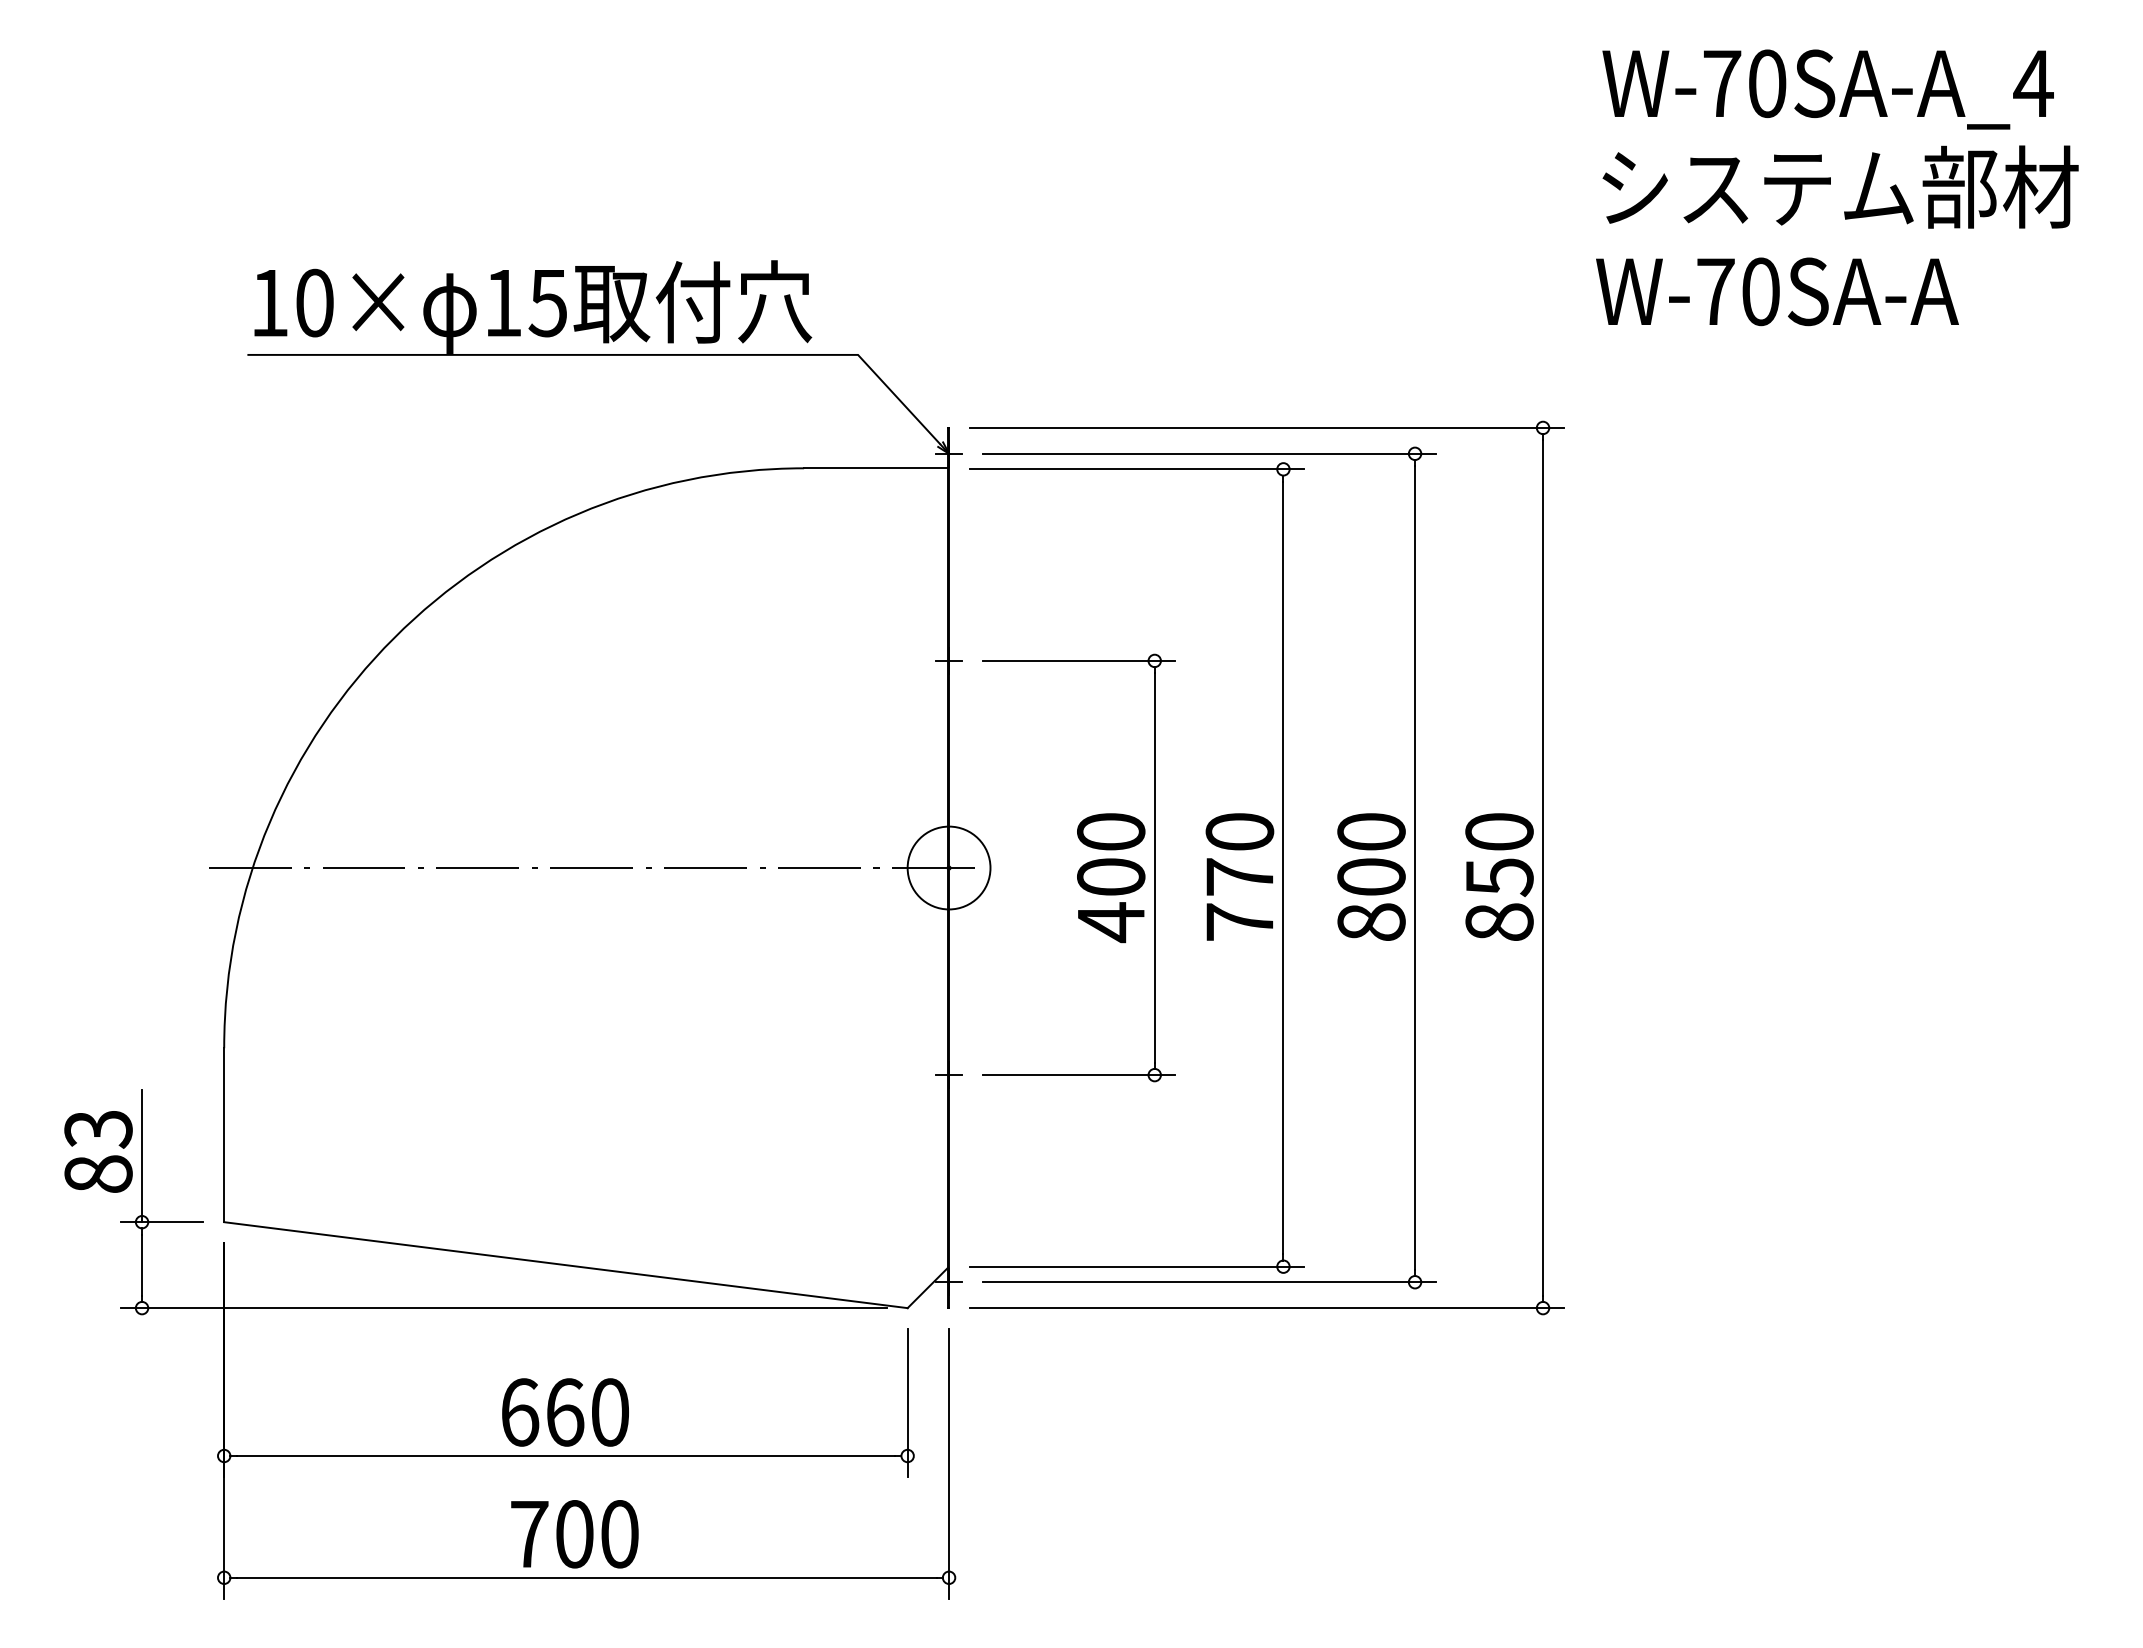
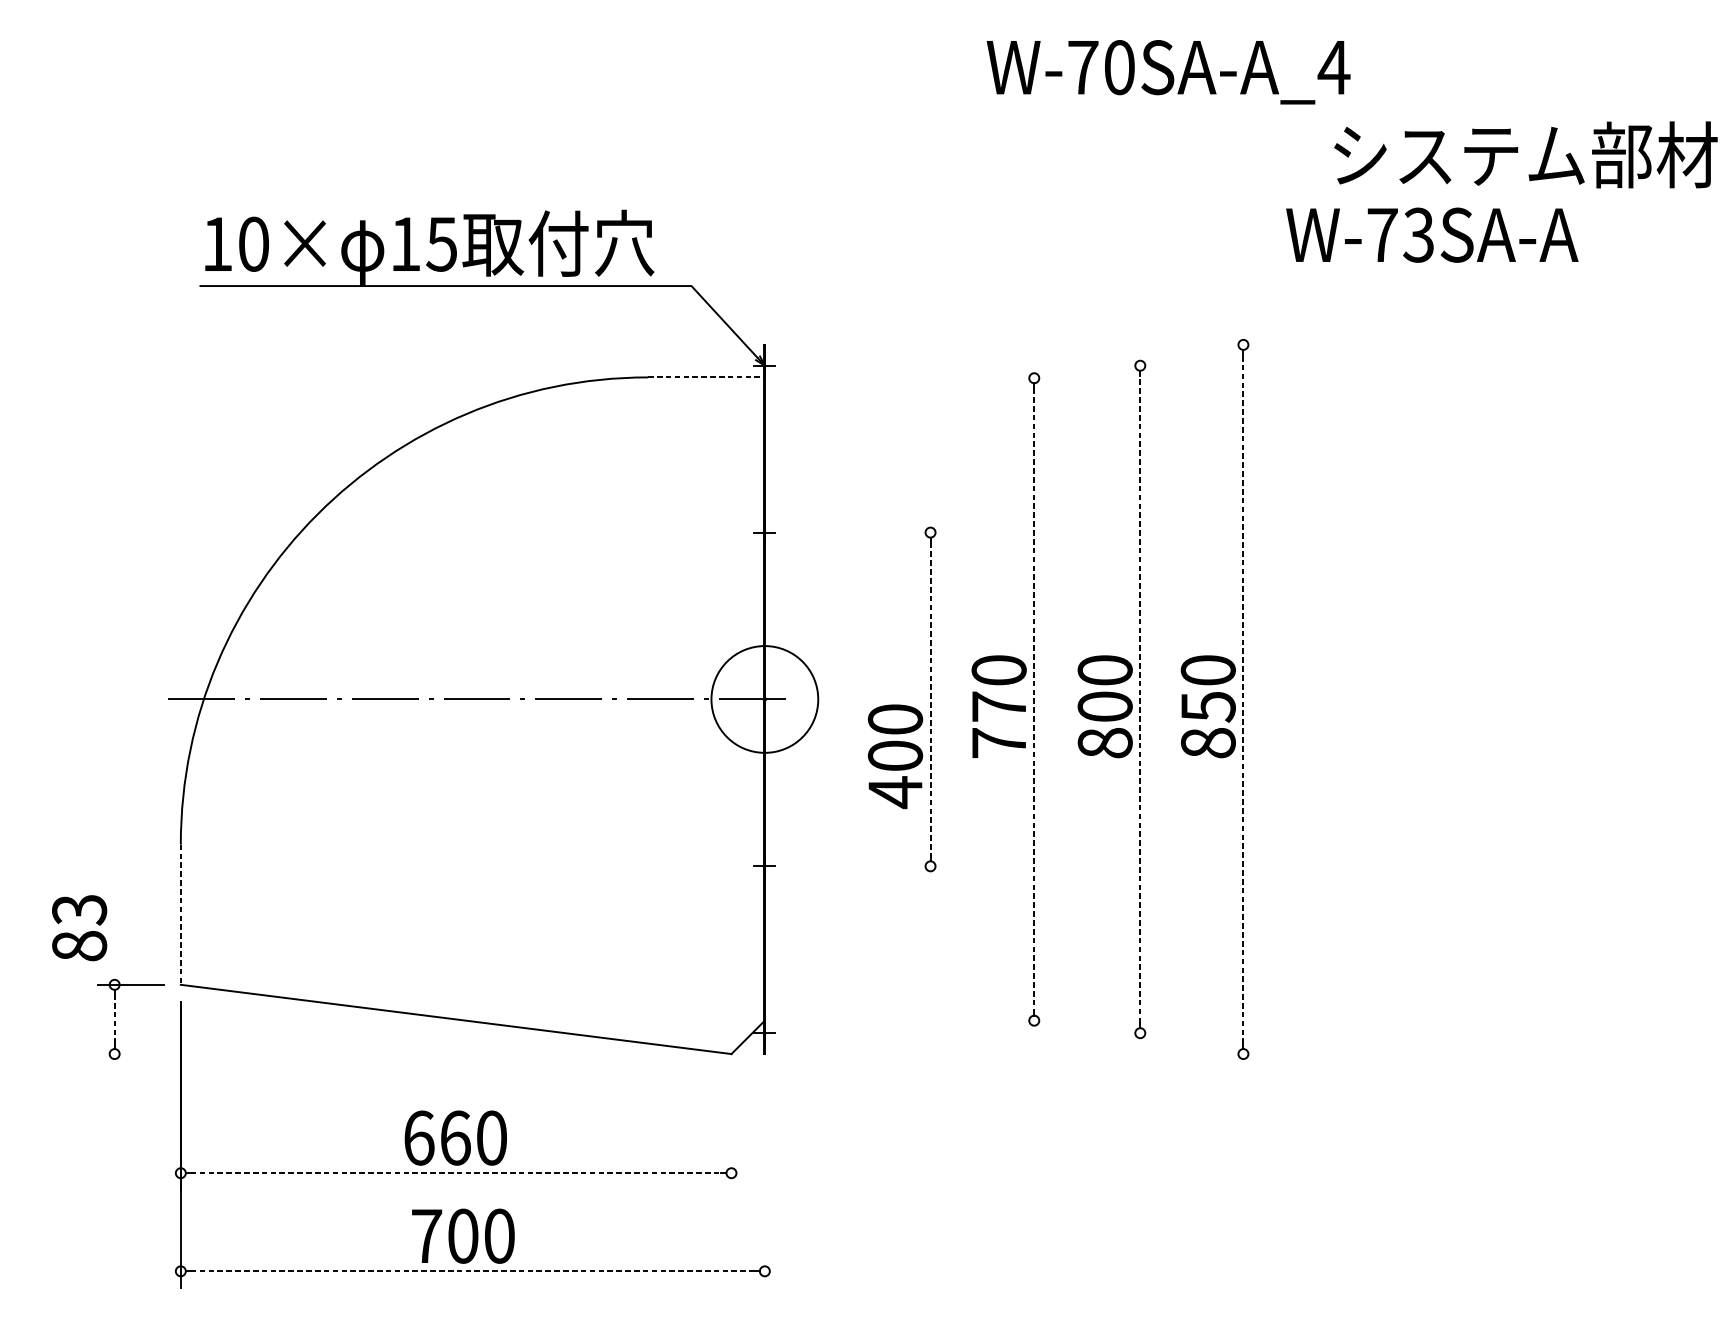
text: (1827, 89) -> (1168, 72), moved
text: (1840, 186) -> (1525, 154), moved
text: (1760, 291) -> (1418, 234), W-70SA-A -> W-73SA-A
line: (1266, 427) -> (1020, 344), removed
line: (1208, 453) -> (973, 365), removed
line: (876, 468) -> (706, 377), solid -> dashed
line: (1136, 469) -> (915, 378), removed
line: (1078, 660) -> (869, 532), removed
circle: (948, 867) -> (764, 699), size x1.6
line: (1154, 868) -> (930, 699), solid -> dashed
line: (1283, 868) -> (1034, 699), solid -> dashed
line: (1415, 868) -> (1140, 699), solid -> dashed
line: (1543, 868) -> (1243, 699), solid -> dashed
text: (1111, 878) -> (895, 757), moved
line: (1078, 1075) -> (869, 866), removed
line: (224, 1135) -> (181, 914), solid -> dashed
line: (142, 1155) -> (115, 931), removed
line: (142, 1265) -> (115, 1019), solid -> dashed
line: (1136, 1266) -> (915, 1020), removed
line: (1208, 1282) -> (973, 1033), removed
line: (503, 1308) -> (405, 1054), removed
line: (1266, 1308) -> (1020, 1054), removed
line: (907, 1402) -> (731, 1130), removed
line: (566, 1456) -> (456, 1173), solid -> dashed
line: (949, 1463) -> (765, 1179), removed
line: (587, 1577) -> (473, 1271), solid -> dashed

